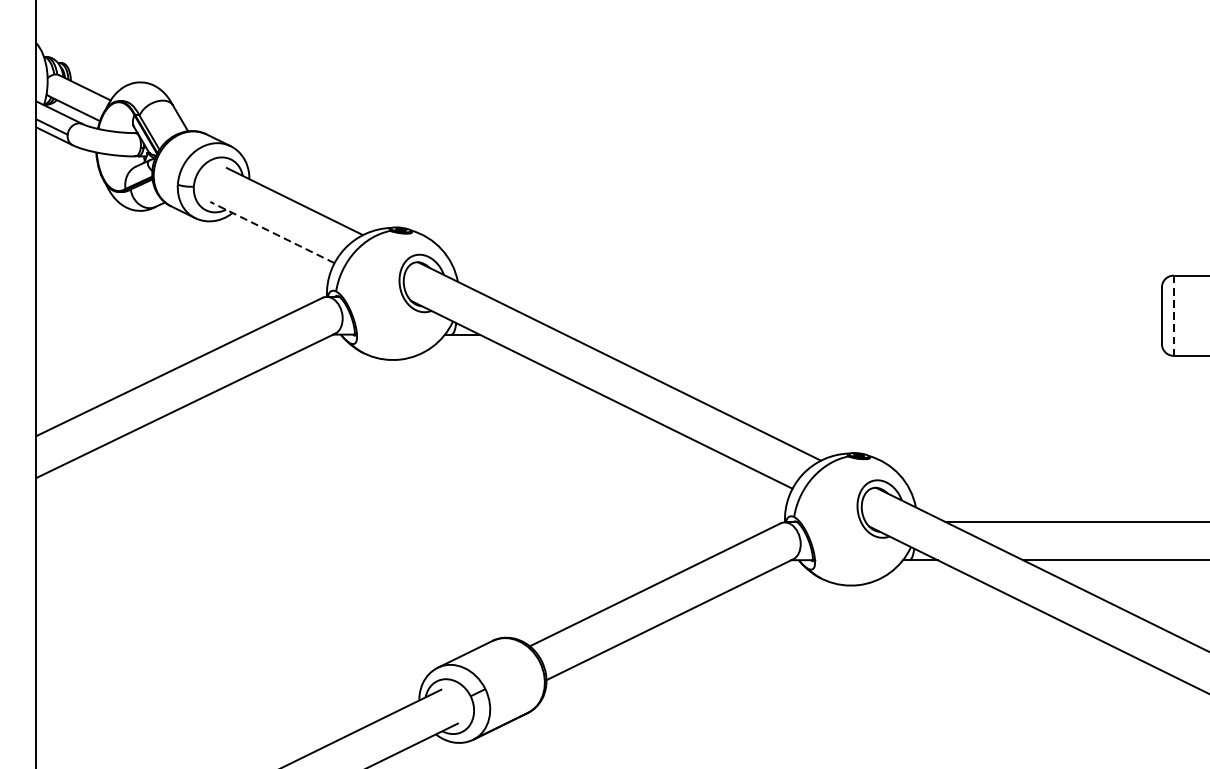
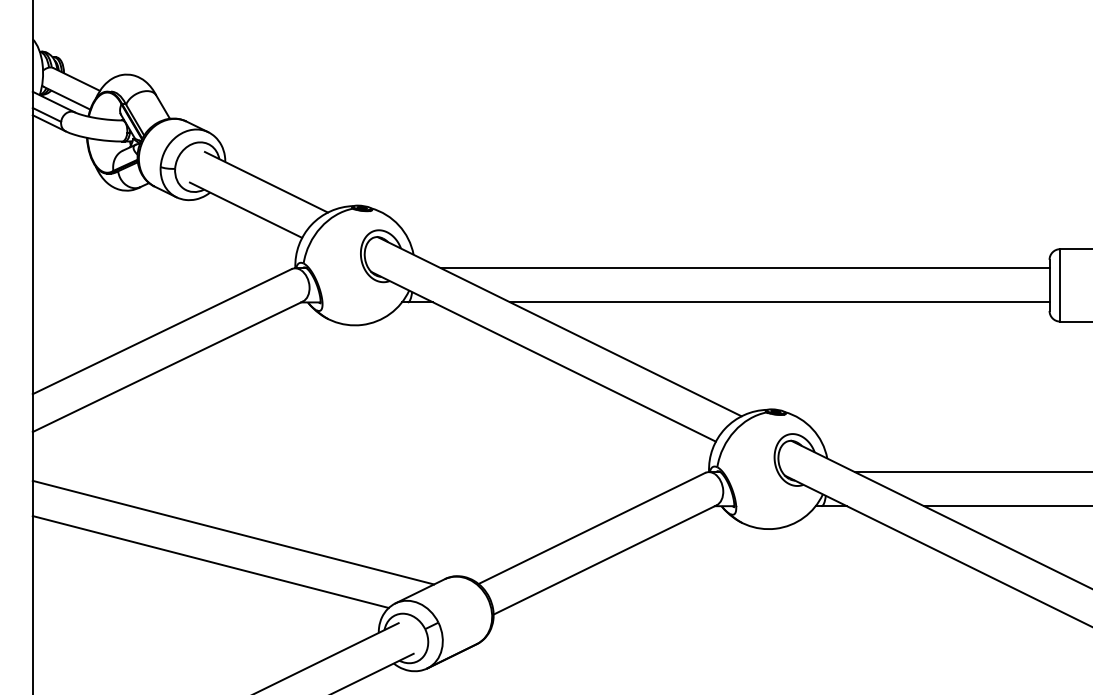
line: (272, 232) -> (246, 210), dashed -> solid
line: (825, 297) -> (745, 268), added
line: (1174, 315) -> (1060, 285), dashed -> solid
line: (862, 334) -> (779, 302), added
line: (258, 589) -> (233, 532), added
line: (233, 621) -> (210, 561), added

